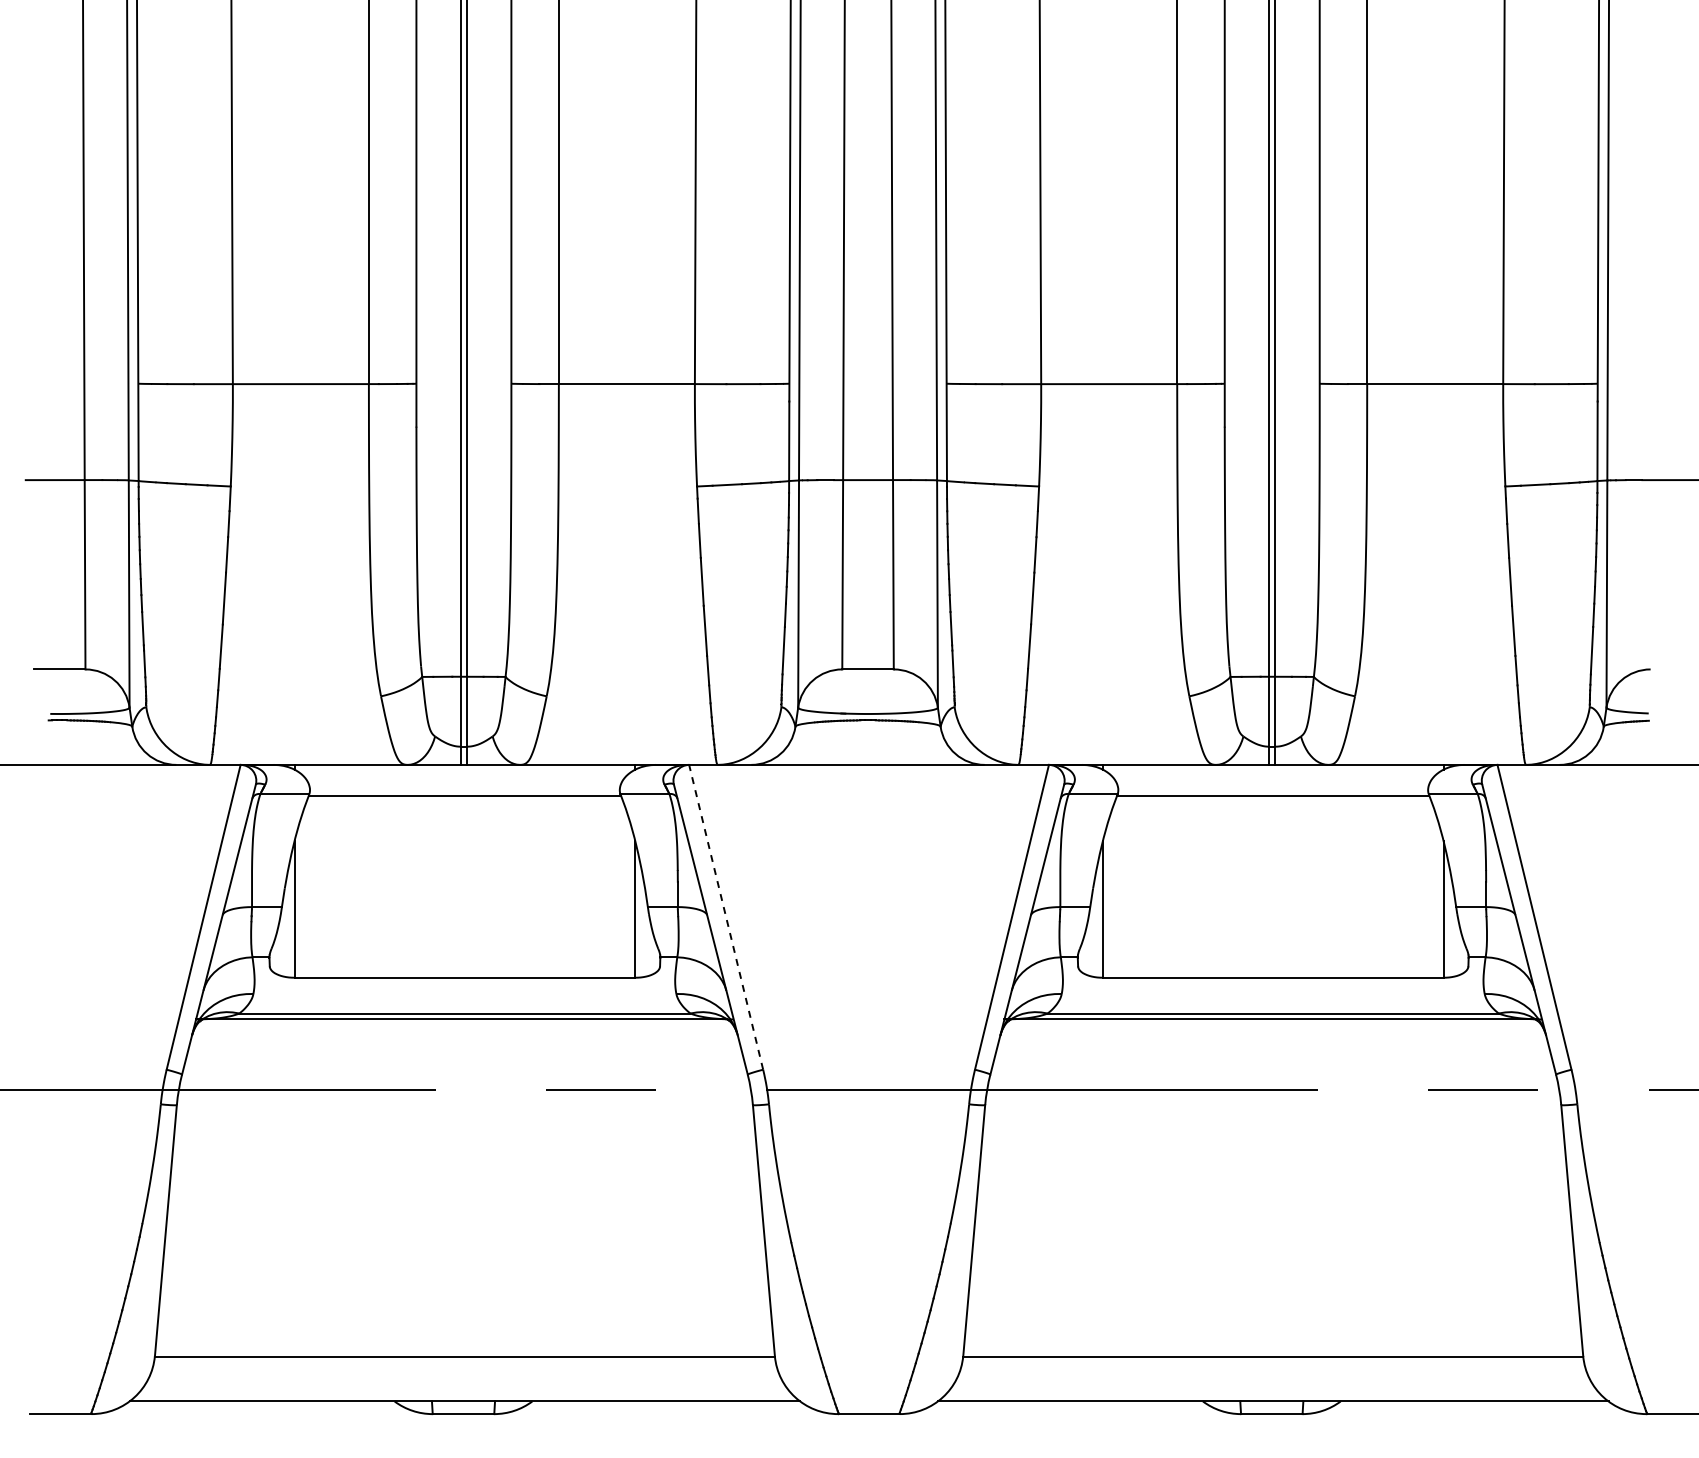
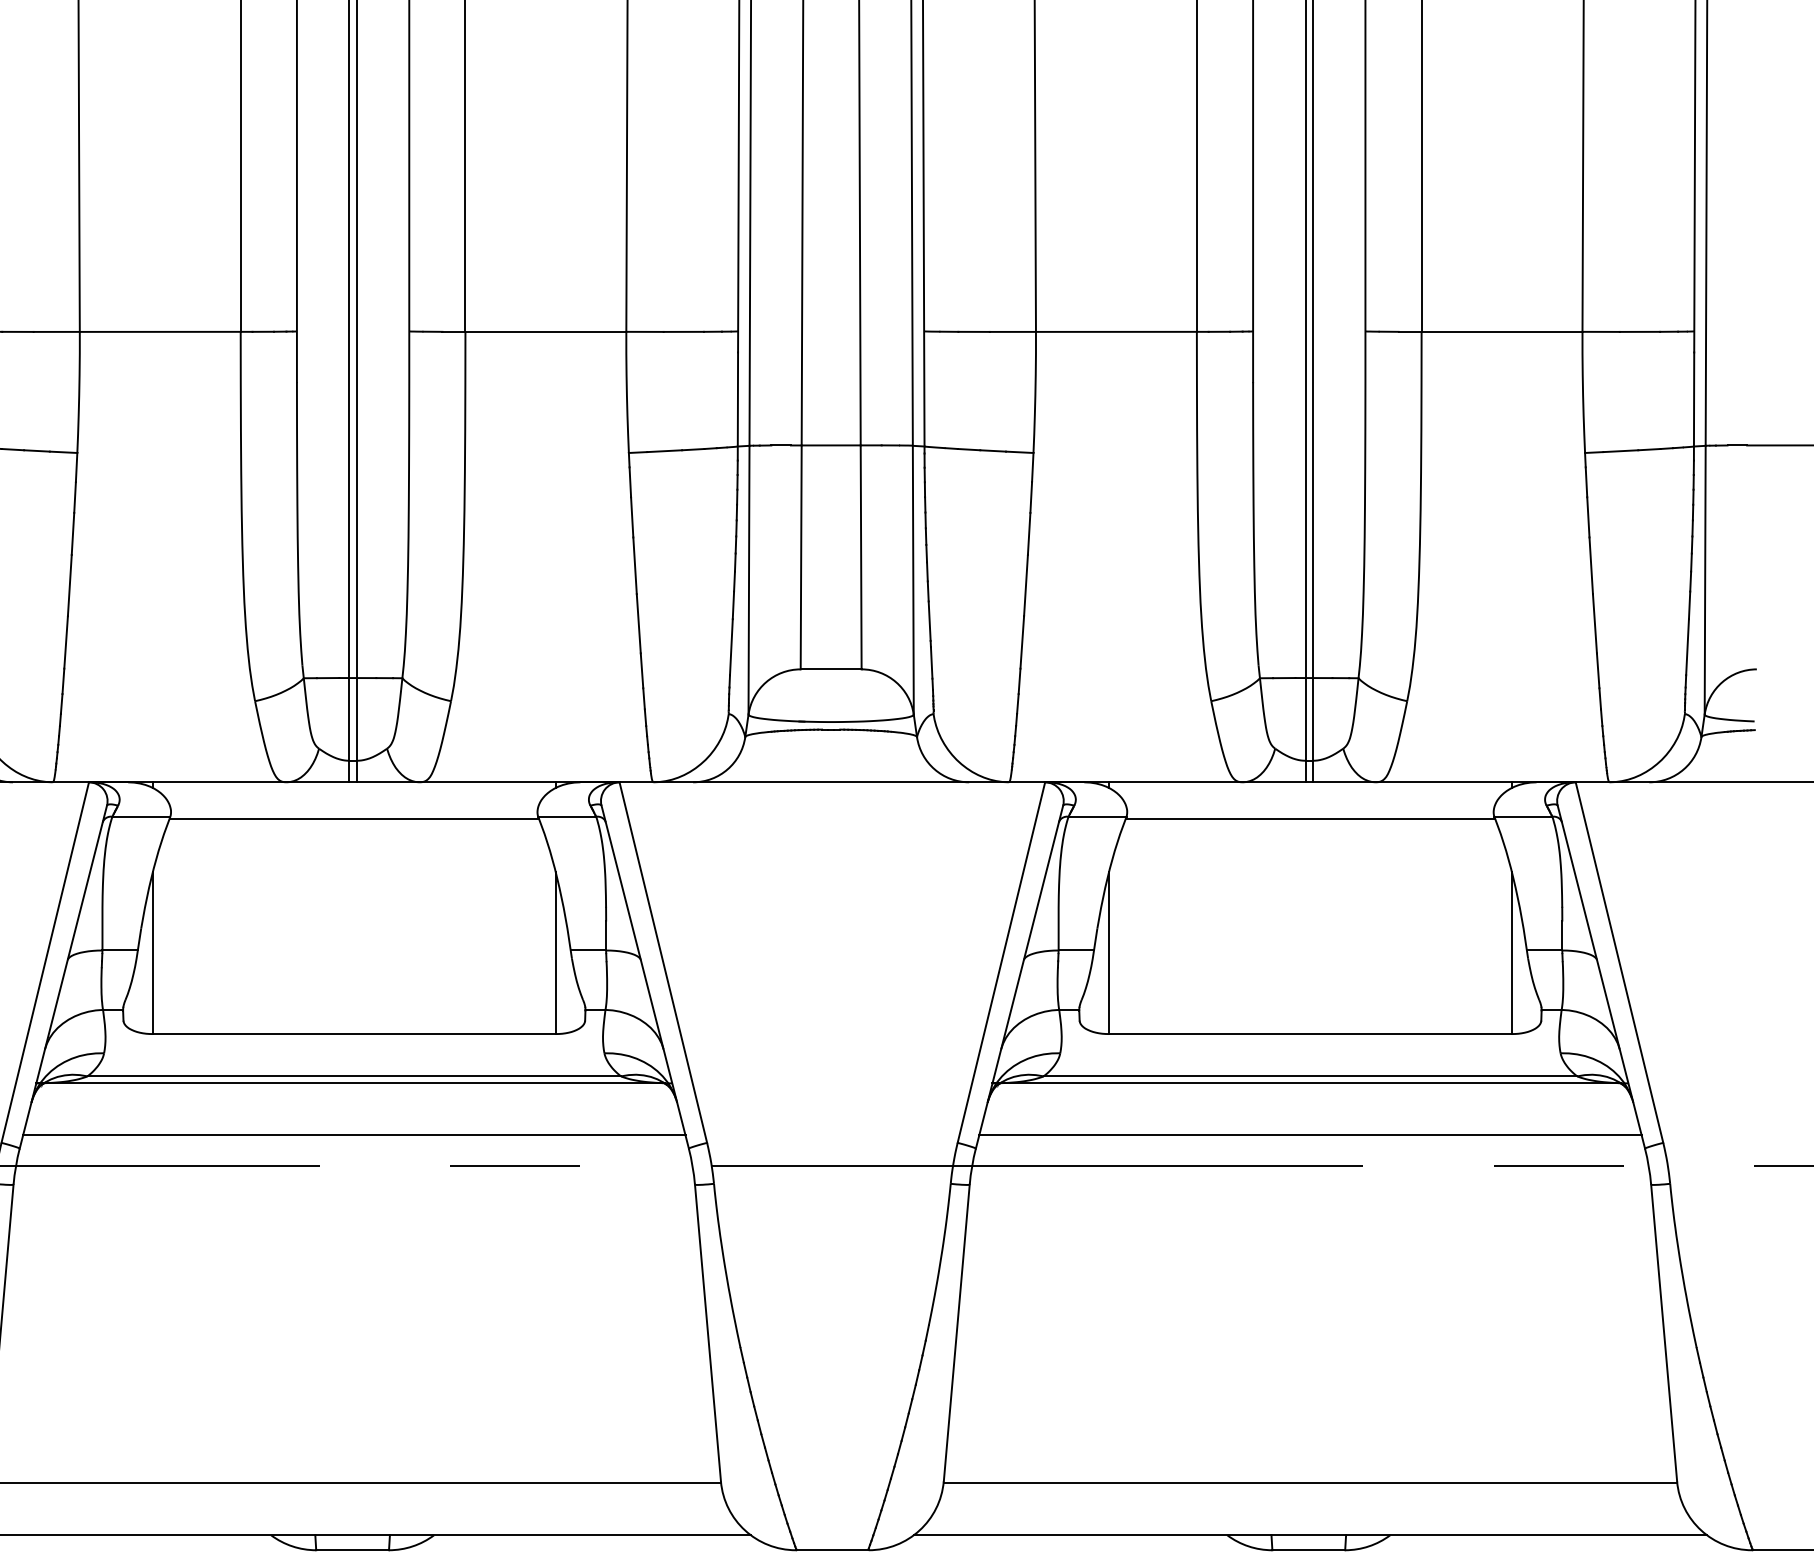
line: (726, 917) -> (663, 962), dashed -> solid
line: (464, 1063) -> (353, 1135), added
line: (1273, 1063) -> (1310, 1135), added

